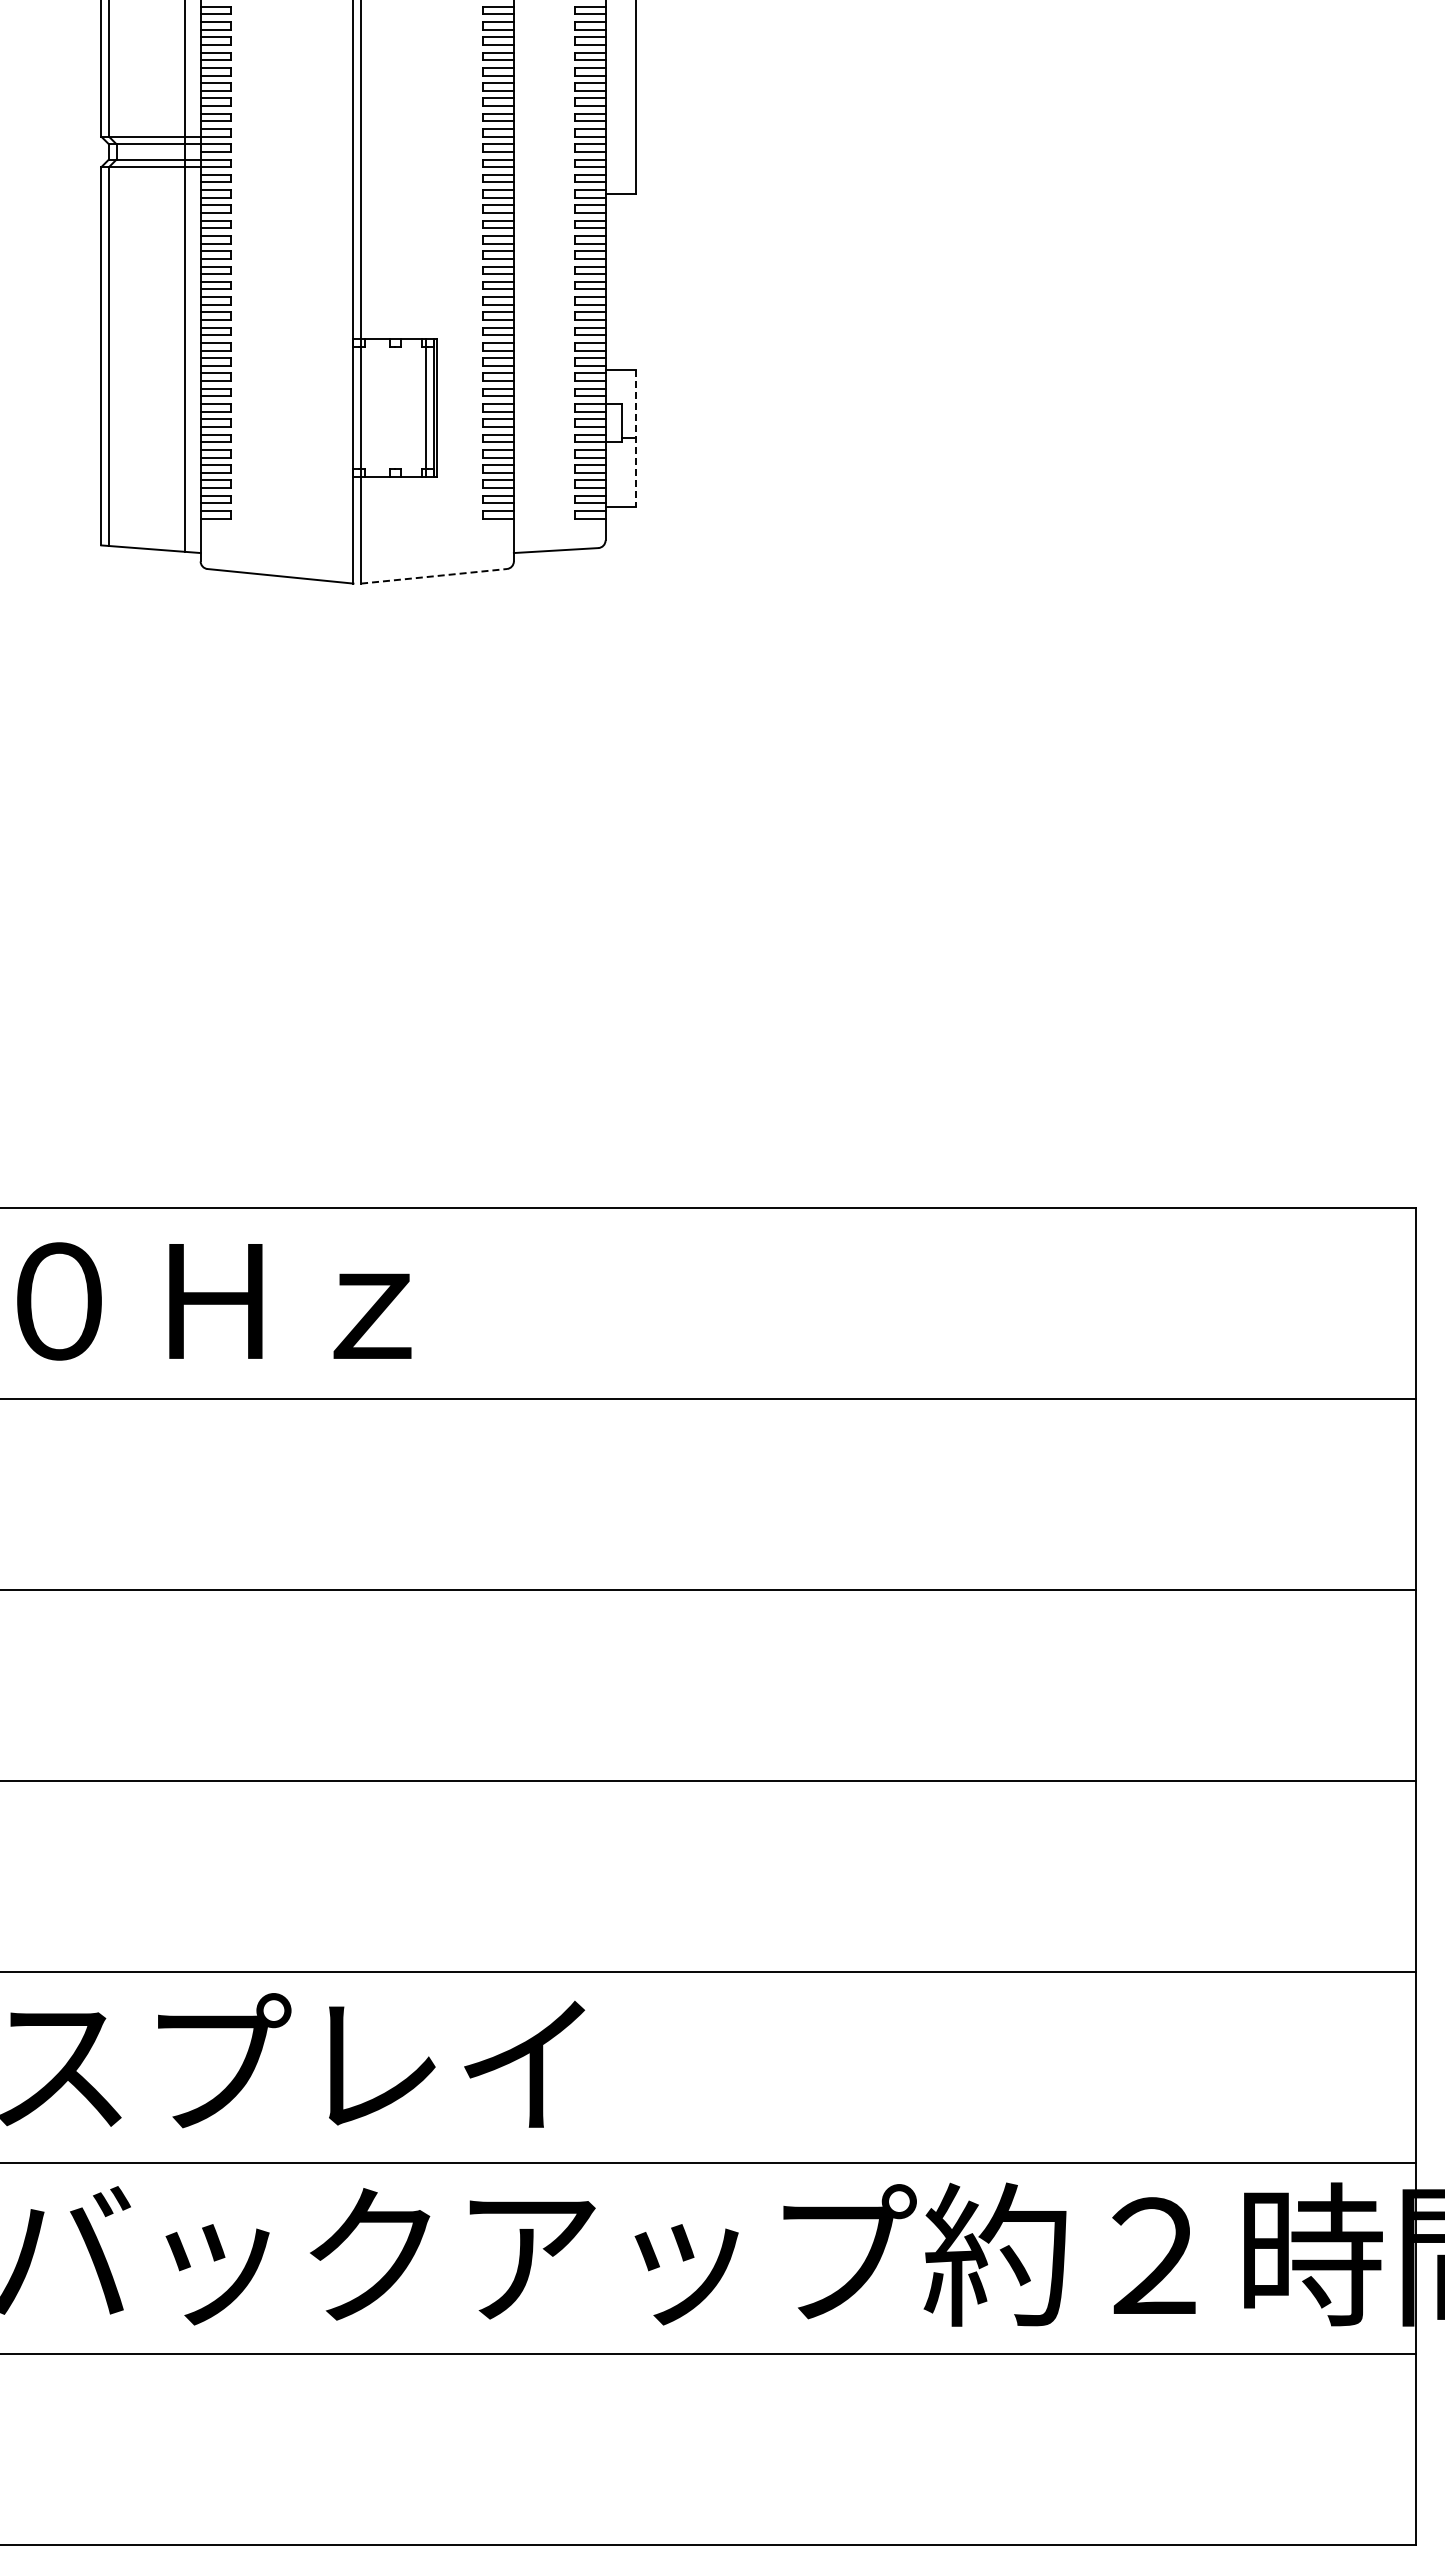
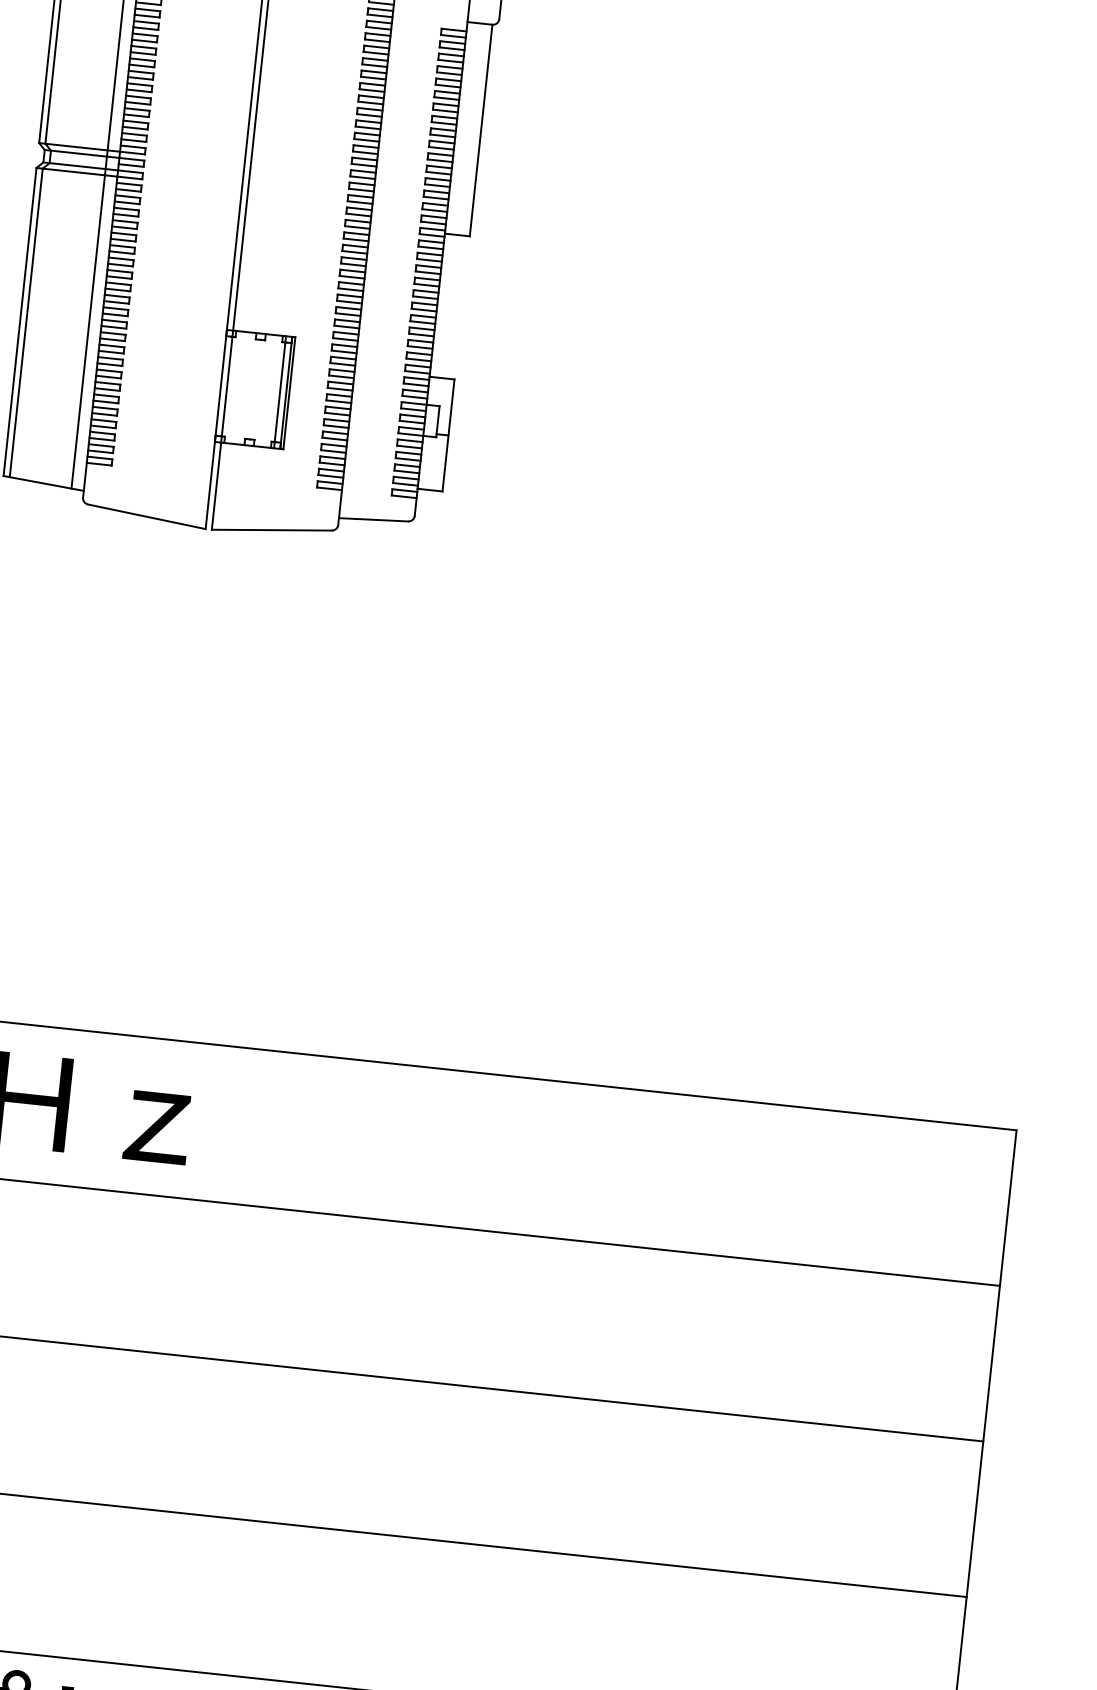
line: (636, 438) -> (448, 435), dashed -> solid
line: (434, 576) -> (272, 530), dashed -> solid

